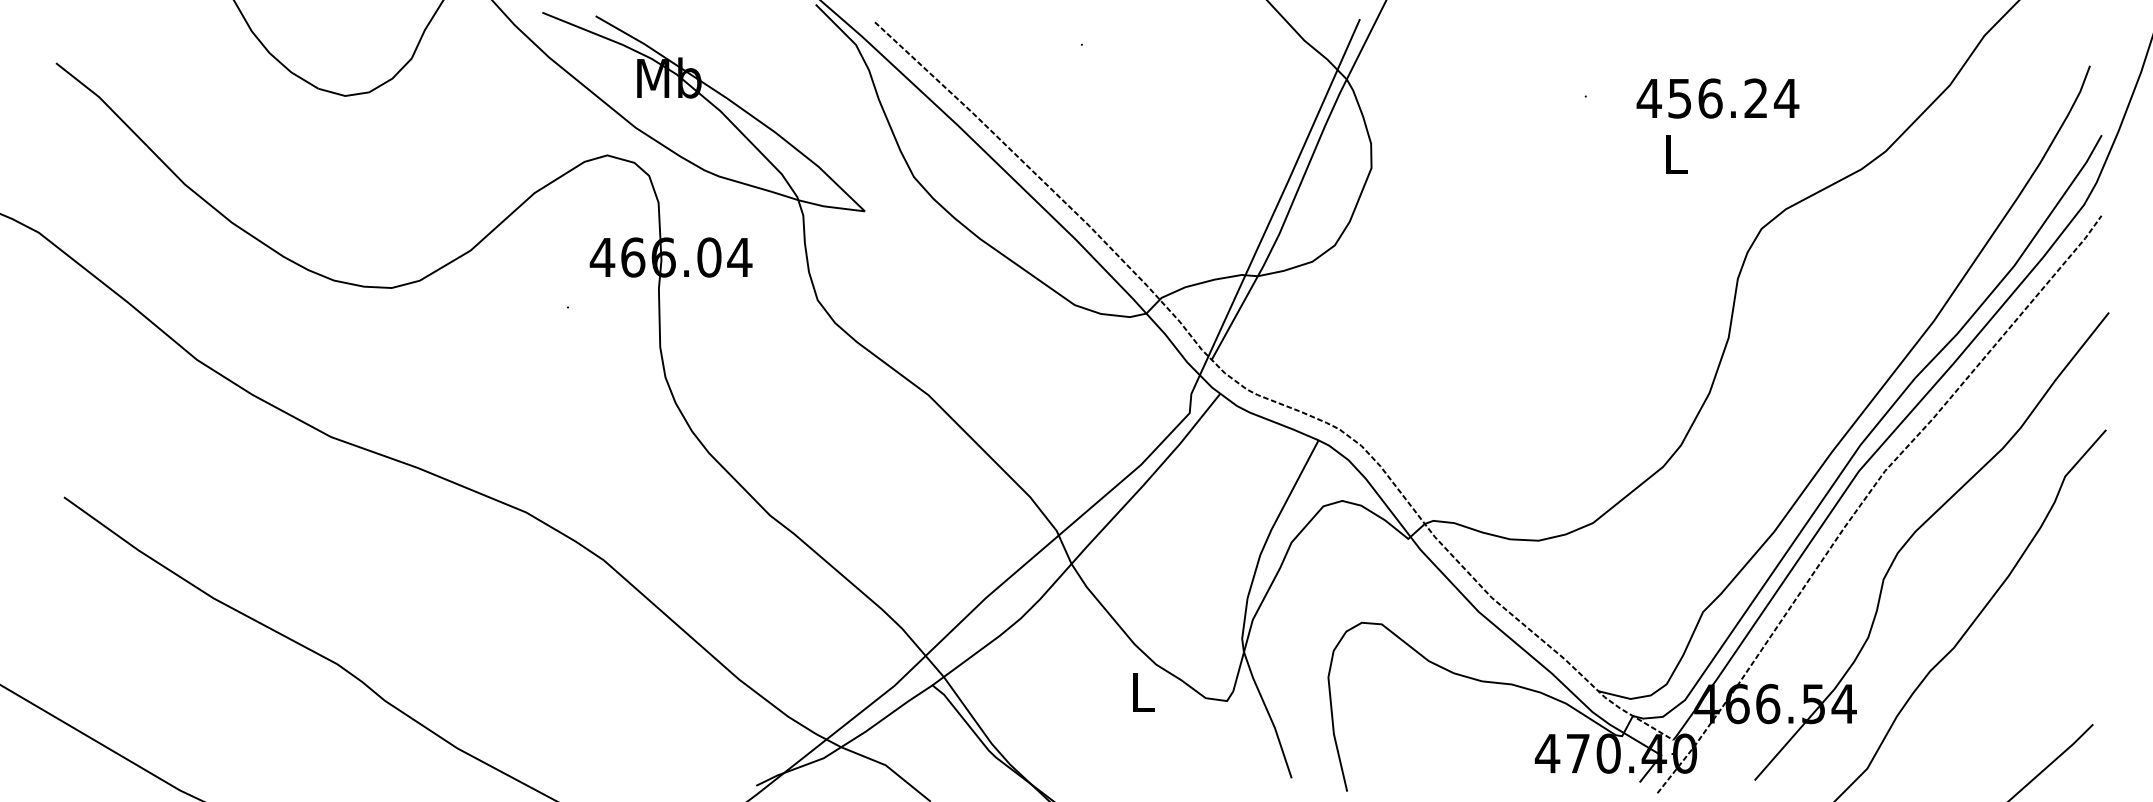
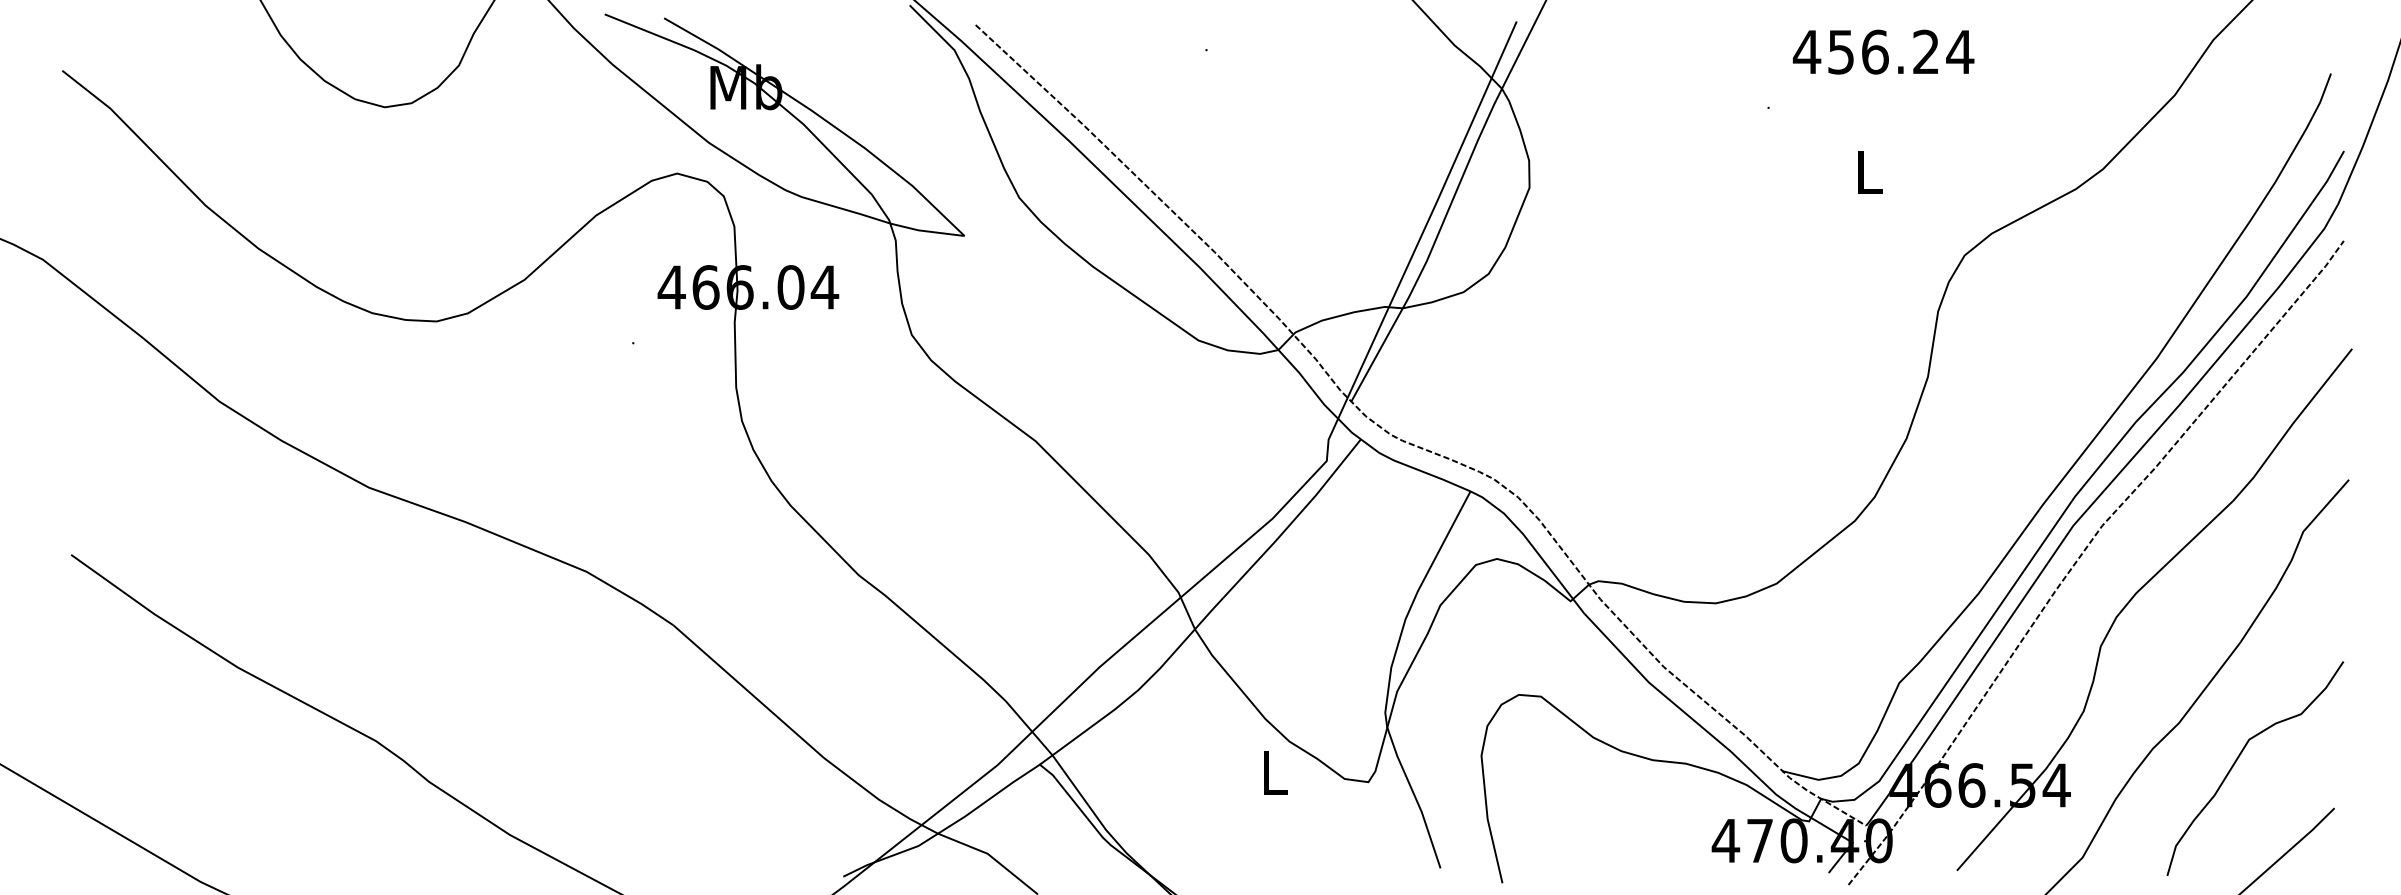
text: (1717, 98) -> (1883, 52), moved
curve: (2008, 678) -> (2240, 757), added

